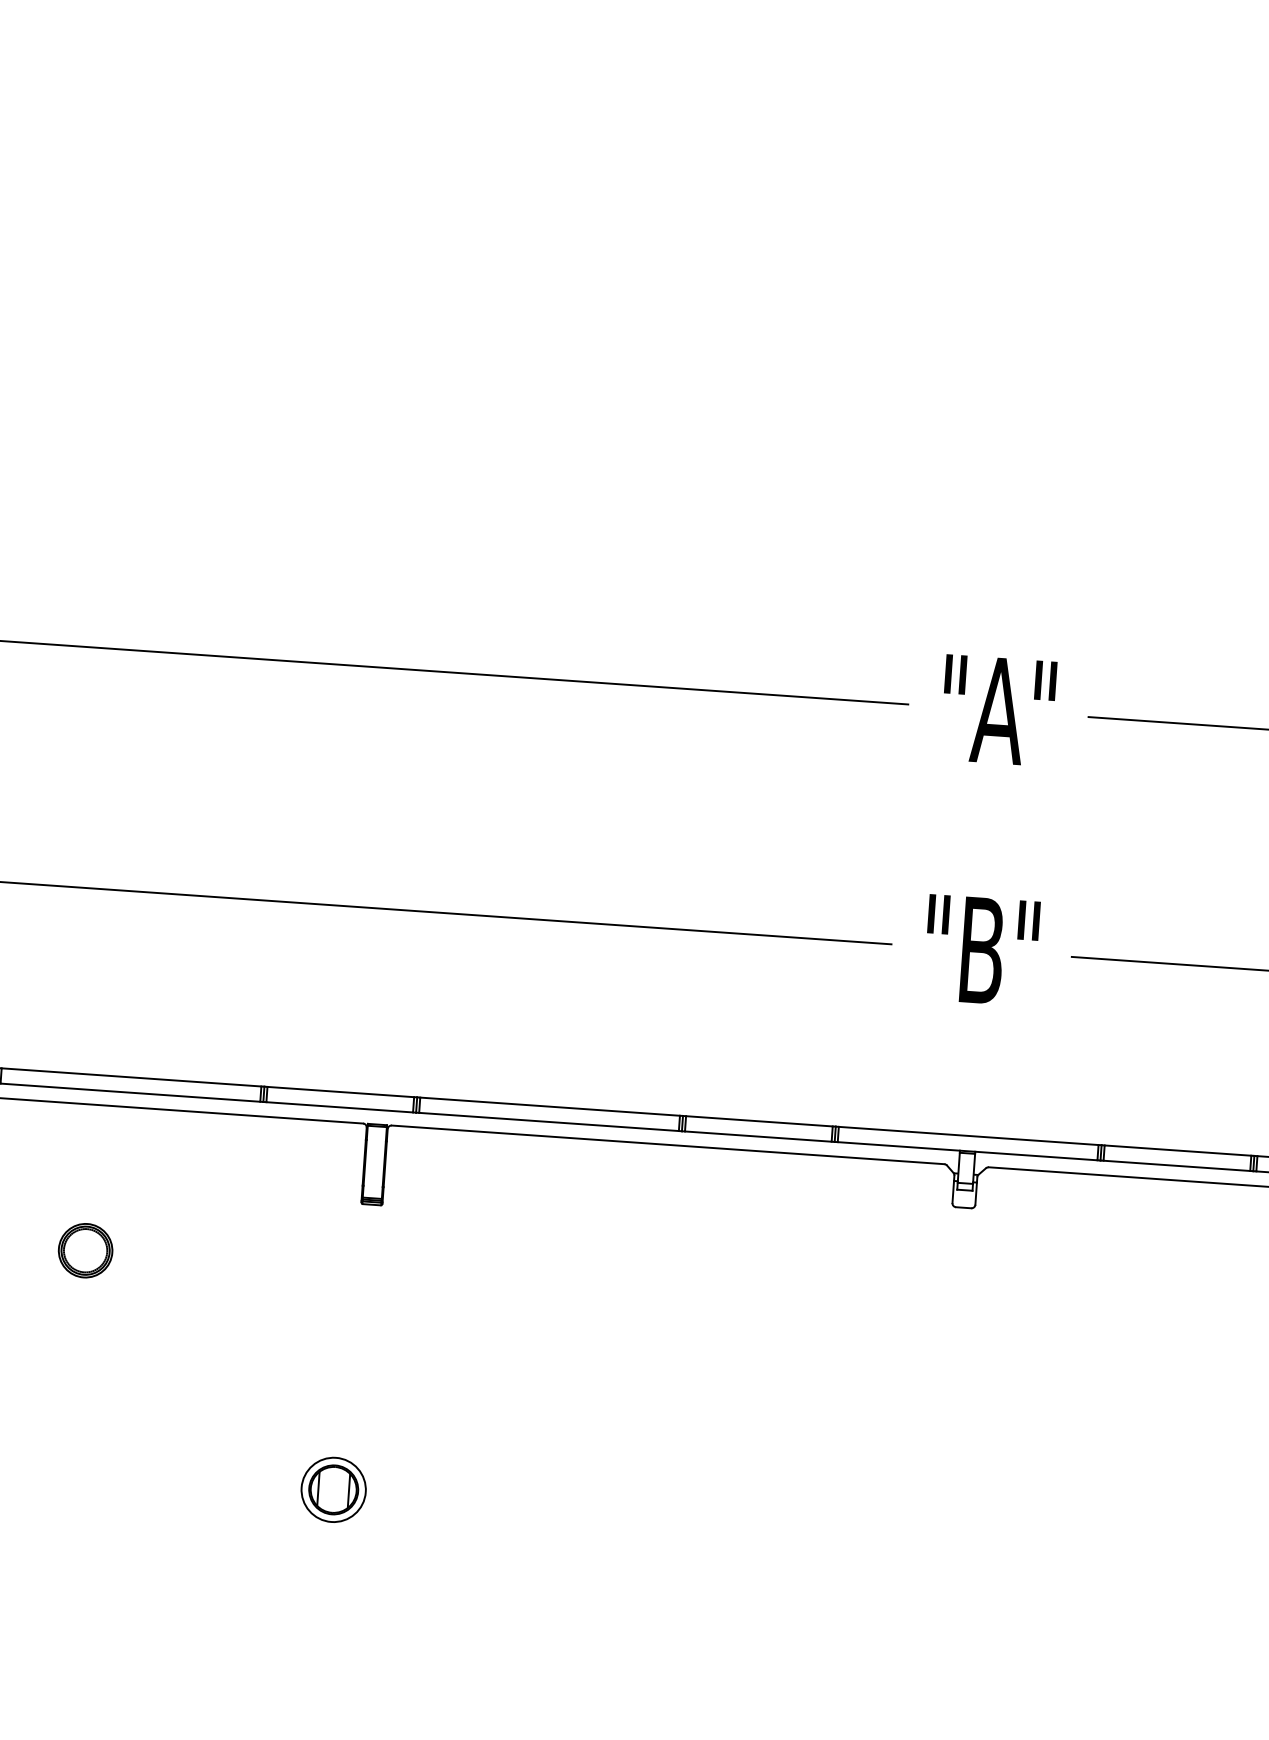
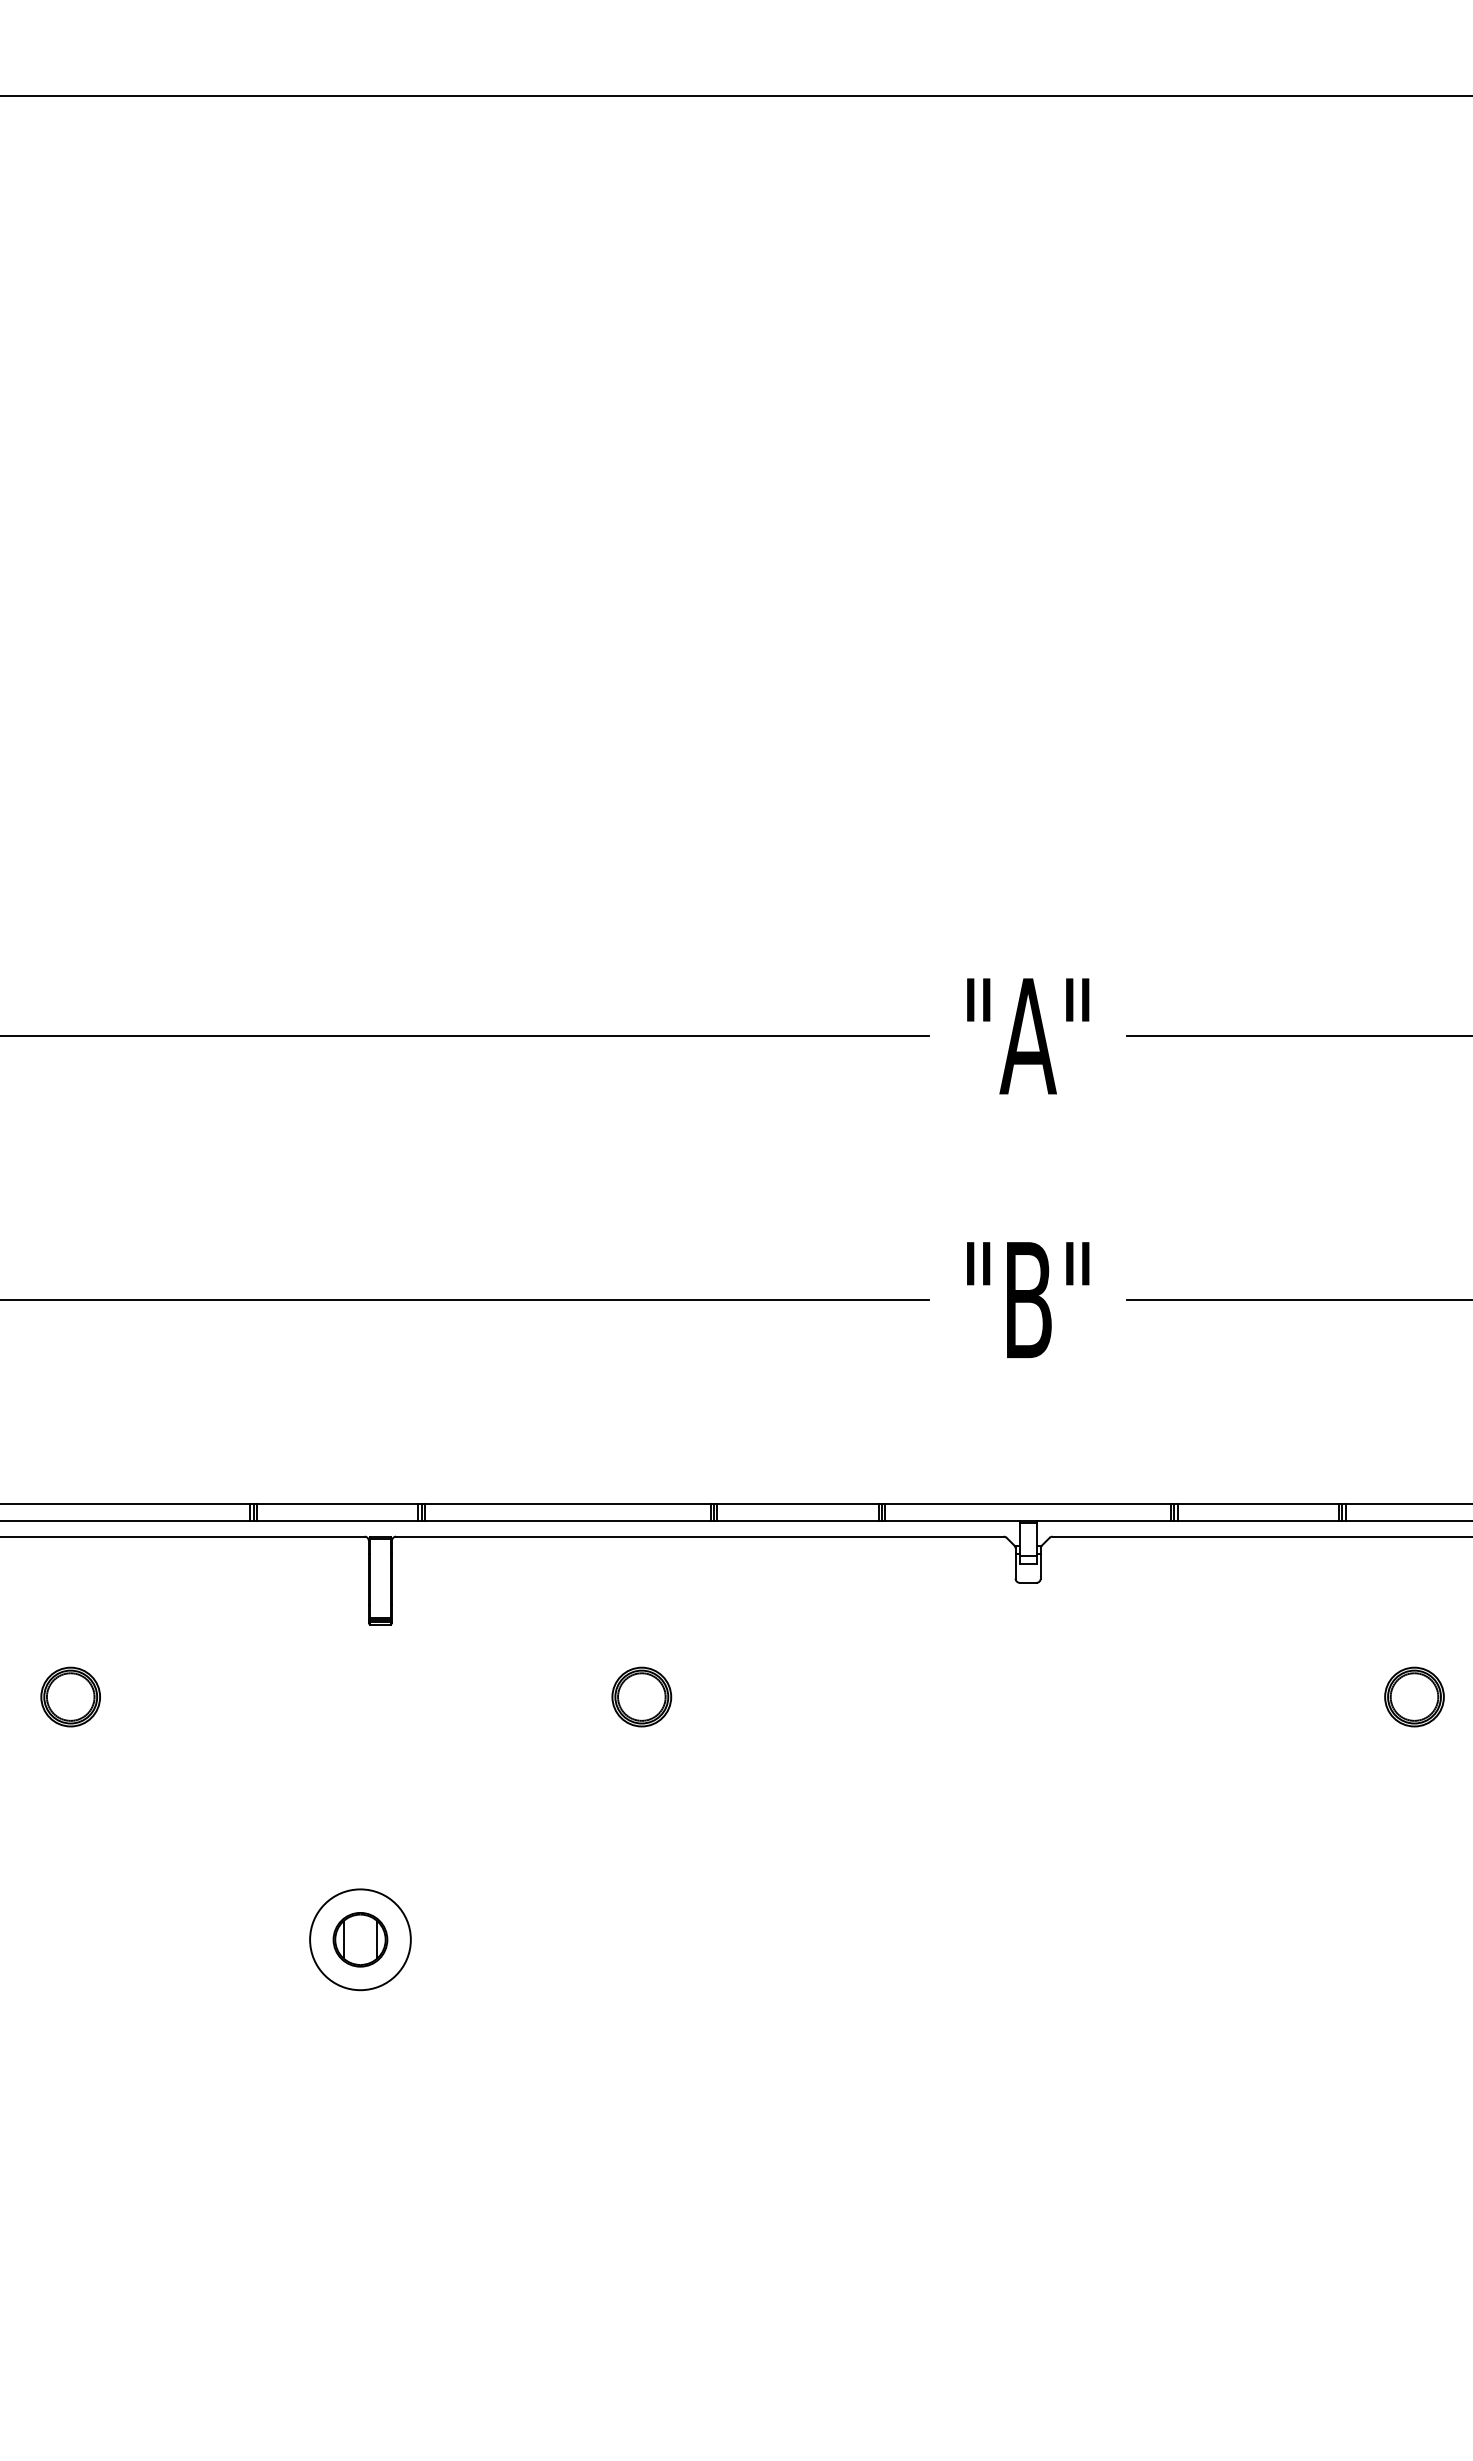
part: (604, 1286) -> (641, 1696), added
circle: (333, 1489) -> (360, 1939), size x1.43

